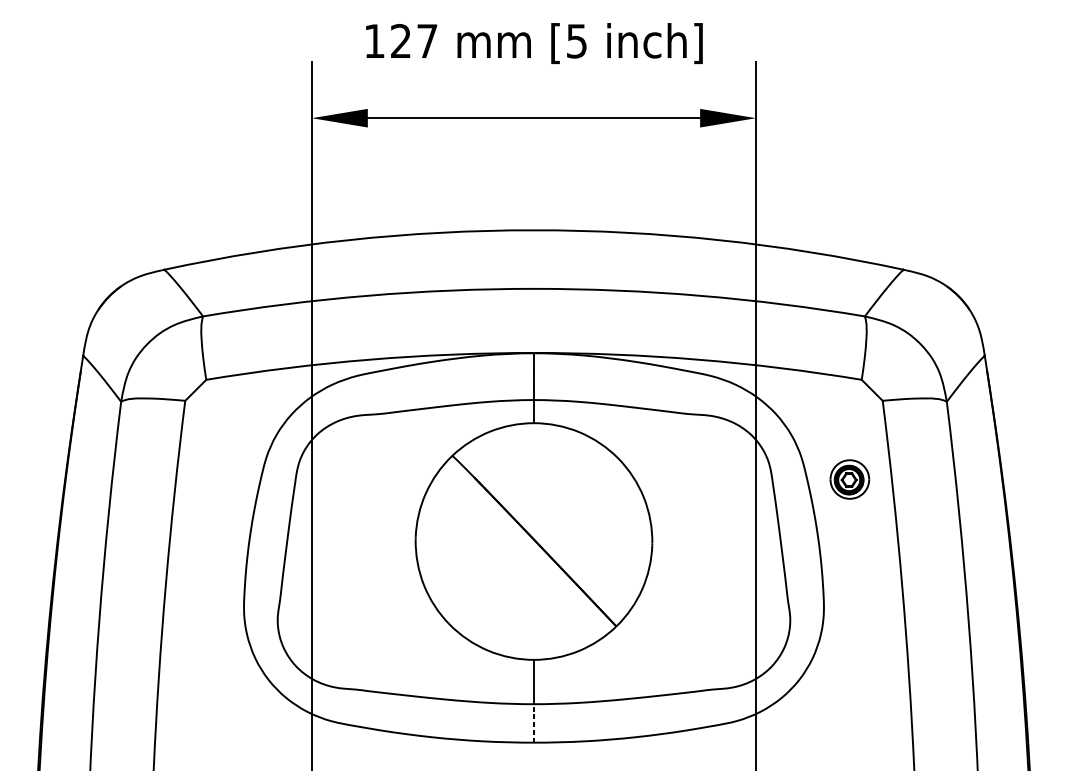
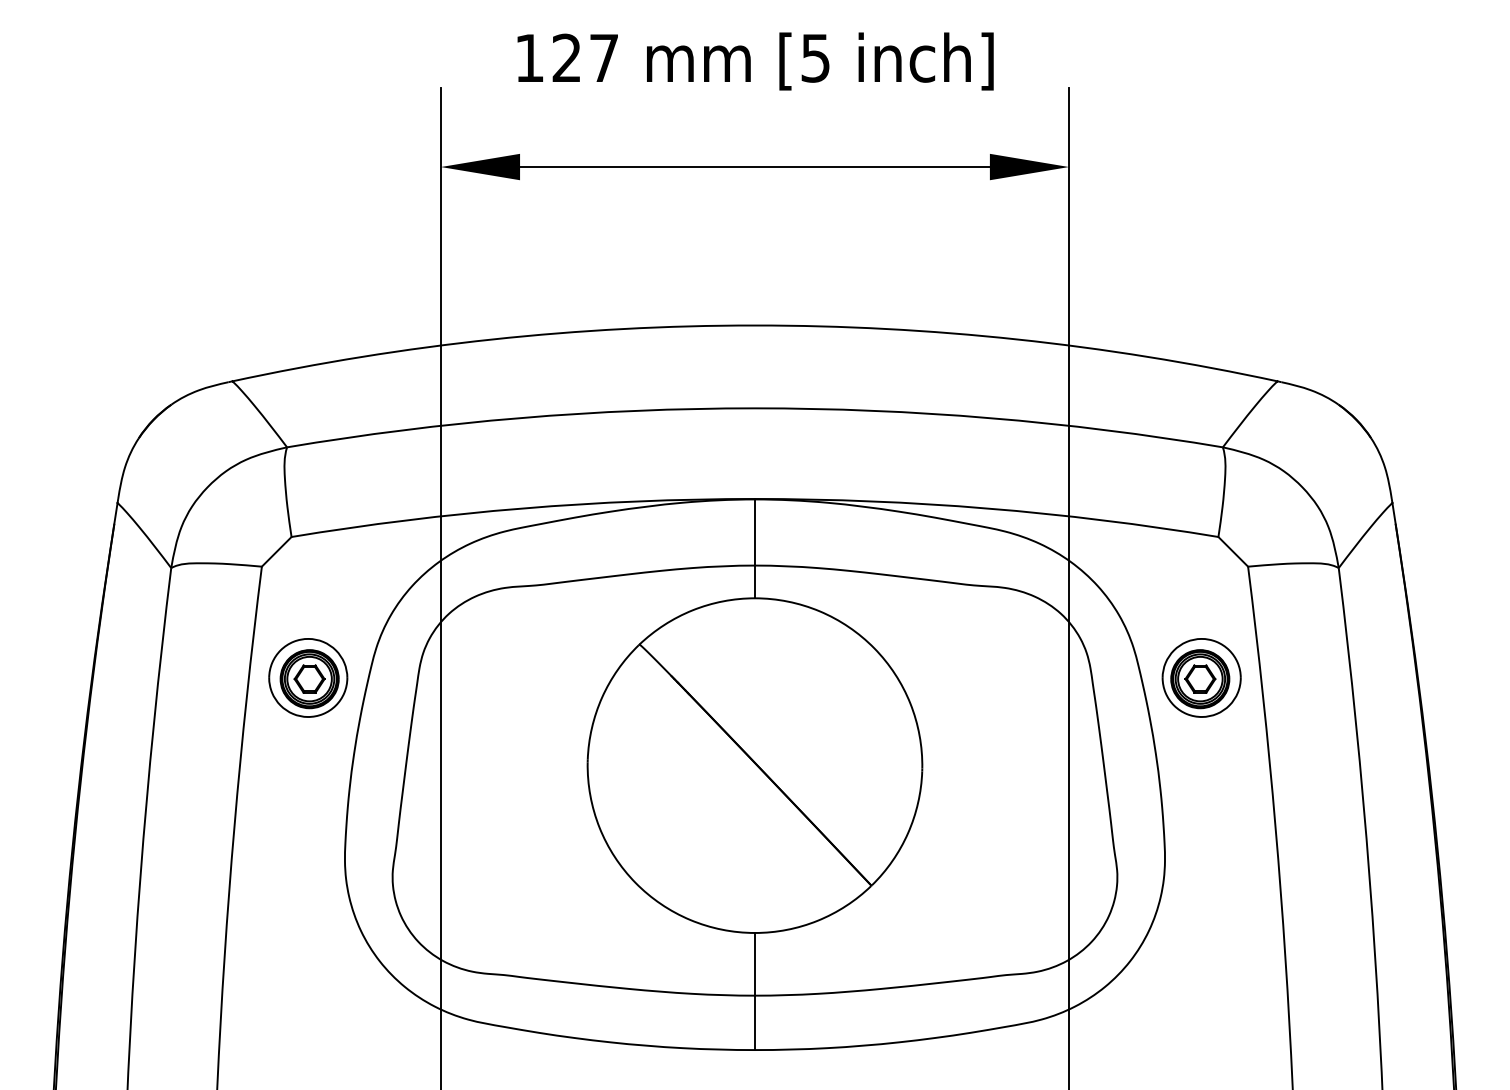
part: (218, 479) -> (308, 677), added
part: (849, 479) -> (1201, 677), size x1.43
line: (533, 723) -> (754, 1022), dashed -> solid

